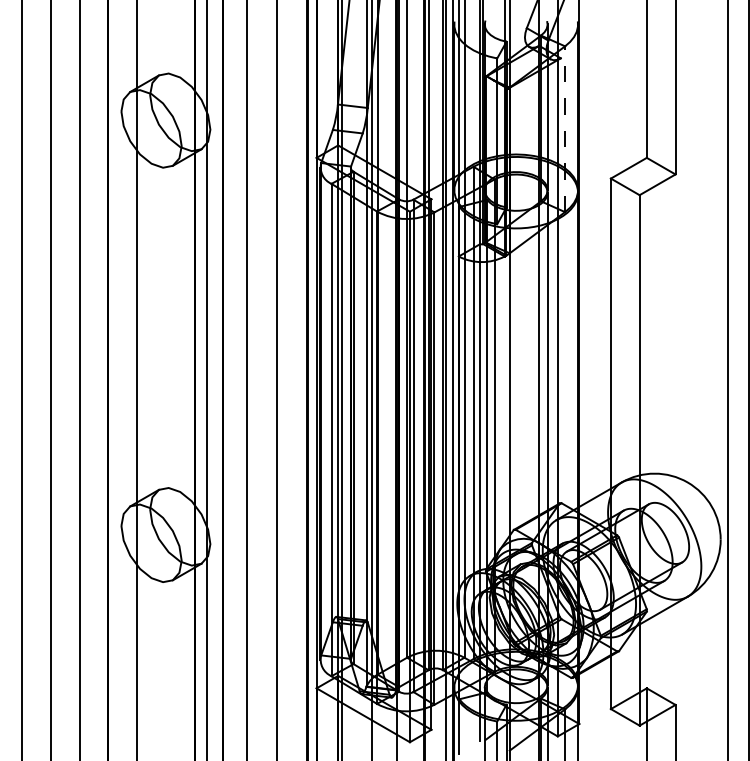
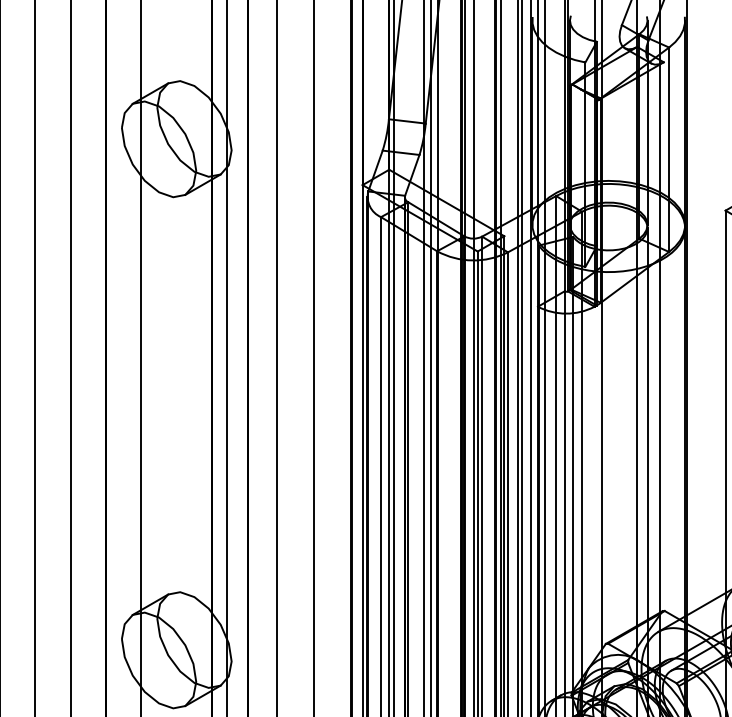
line: (565, 129) -> (669, 150), dashed -> solid

